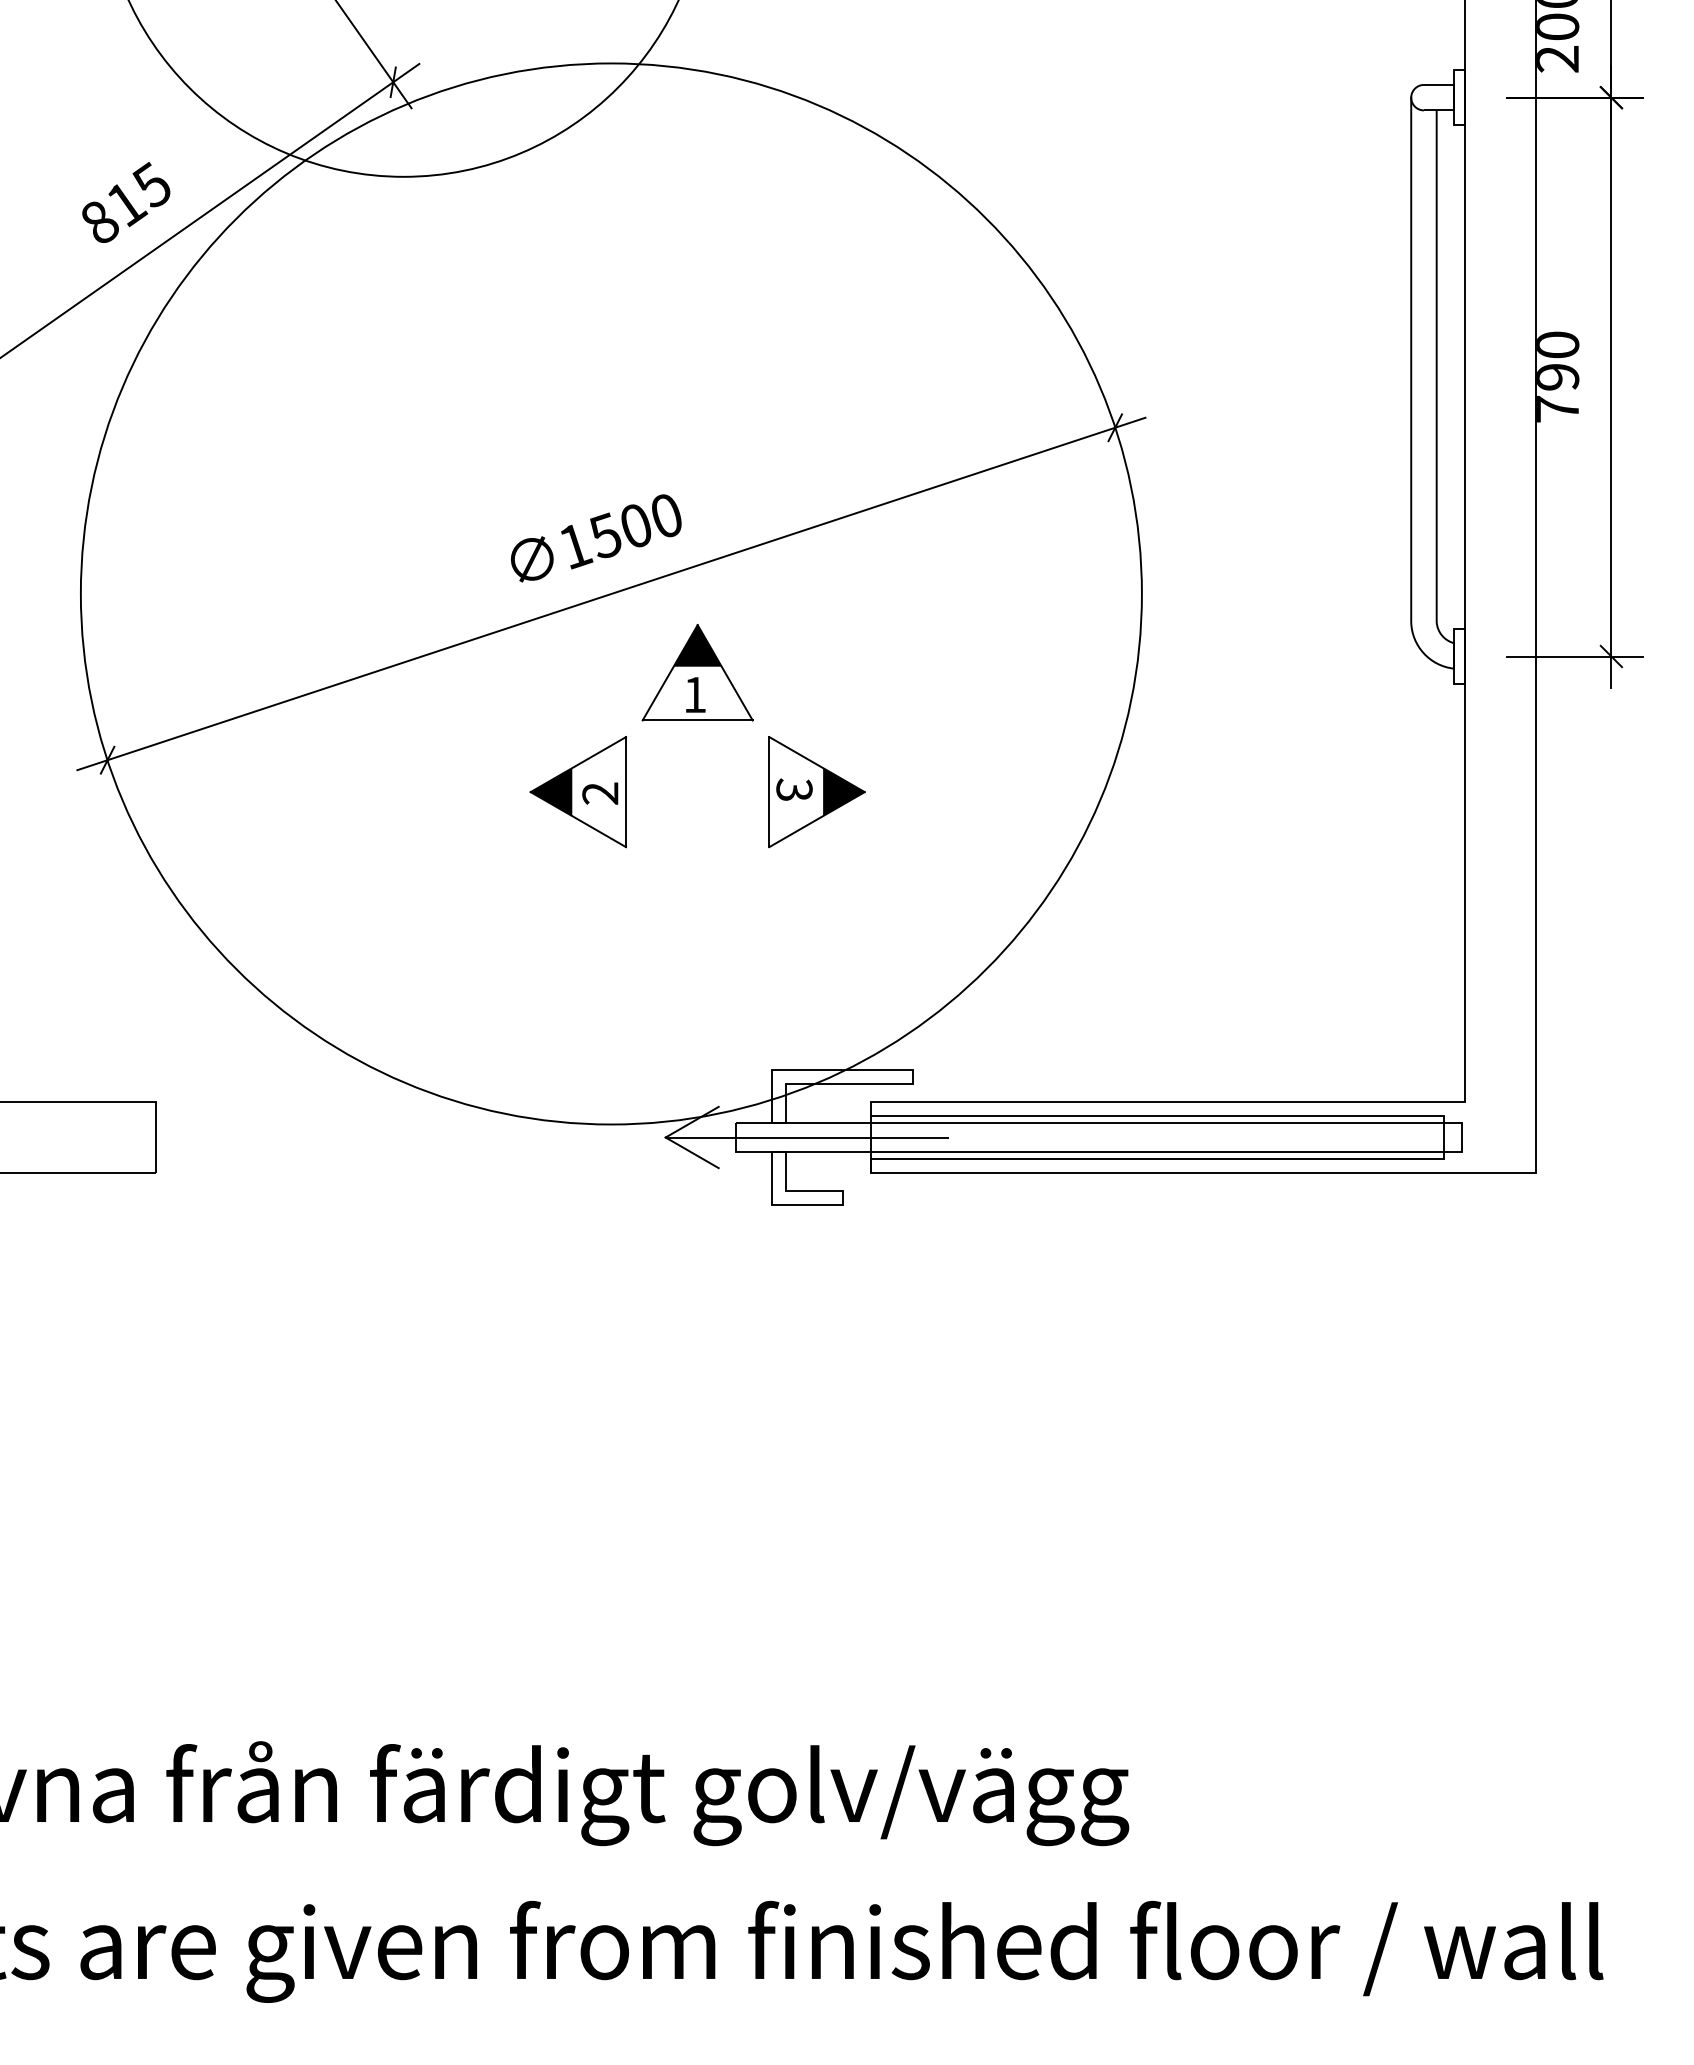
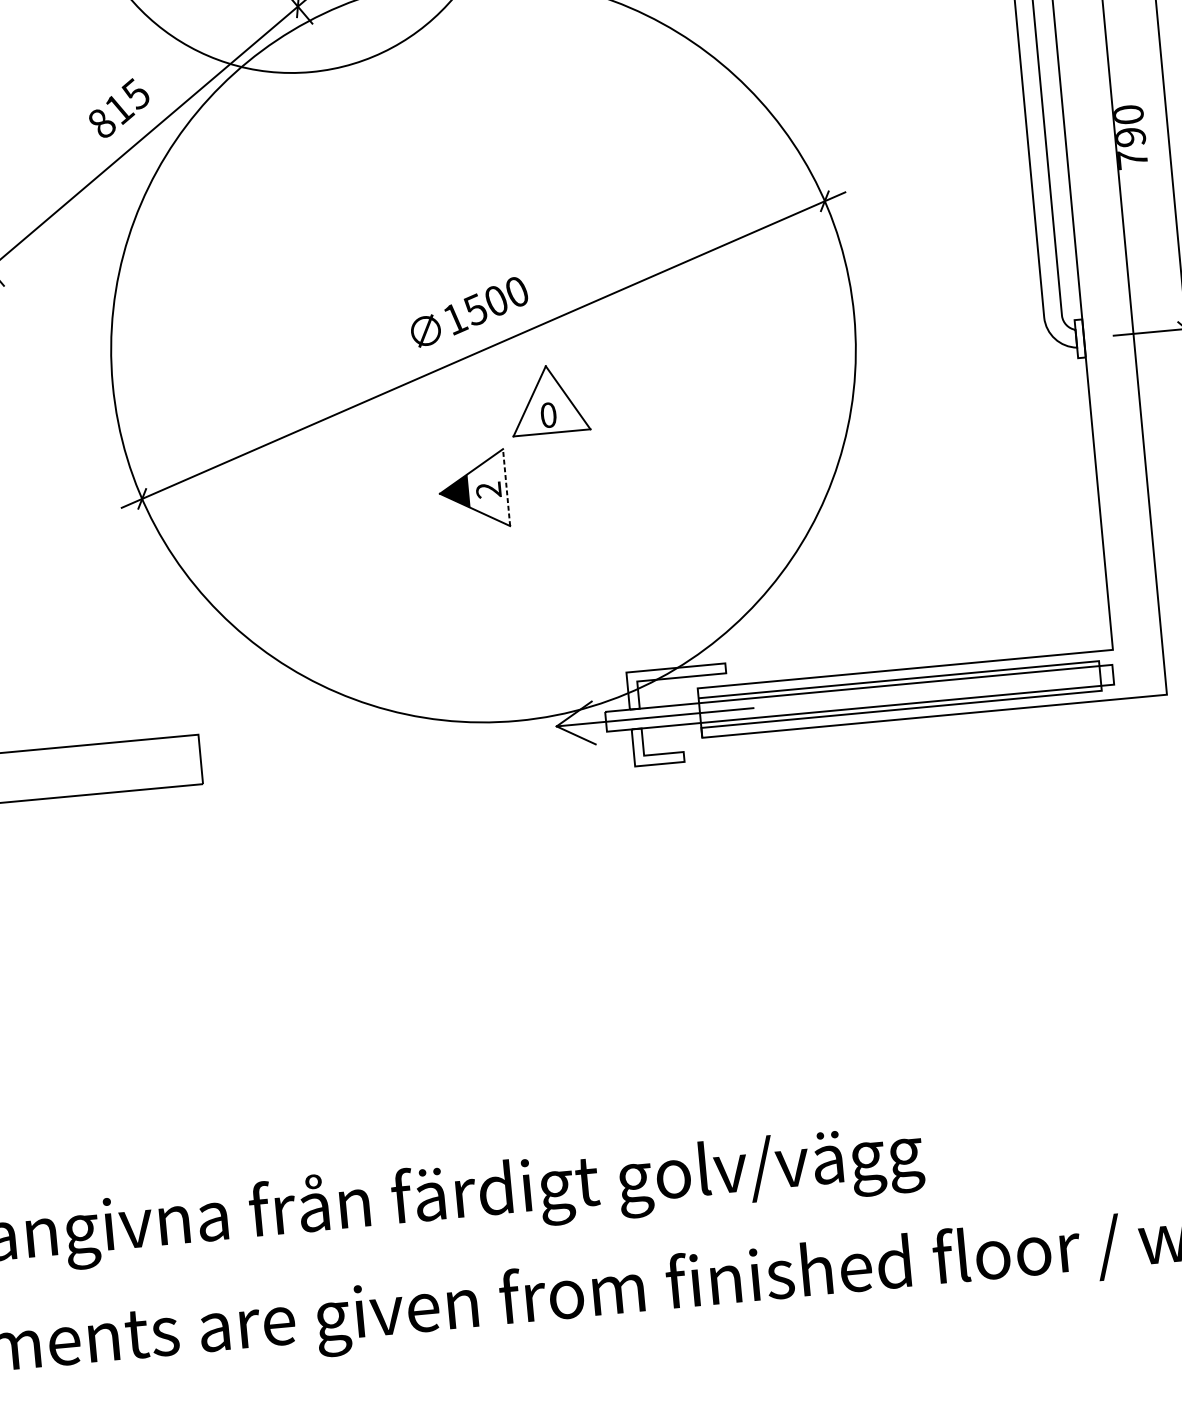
fill: (697, 645) -> (547, 380), removed
text: (695, 694) -> (548, 414), 1 -> 0
line: (626, 791) -> (506, 487), solid -> dashed
part: (816, 792) -> (639, 475), removed

